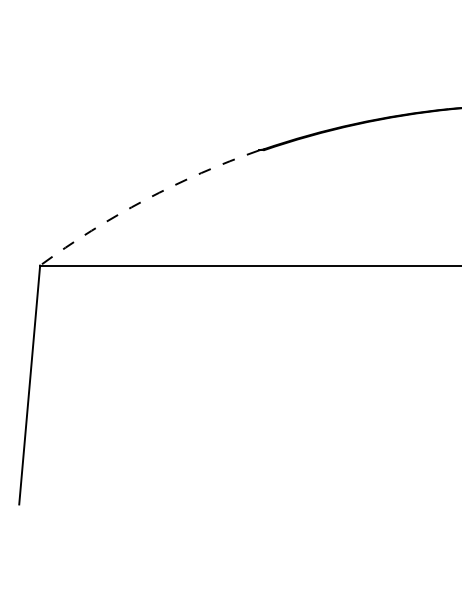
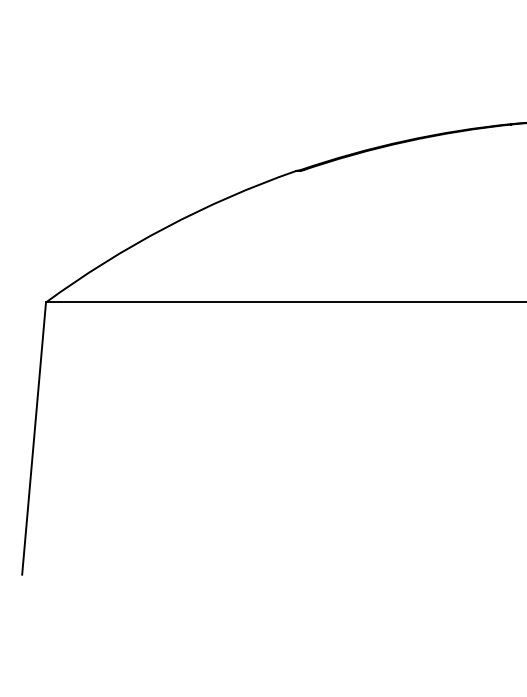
arc: (145, 199) -> (166, 227), dashed -> solid

